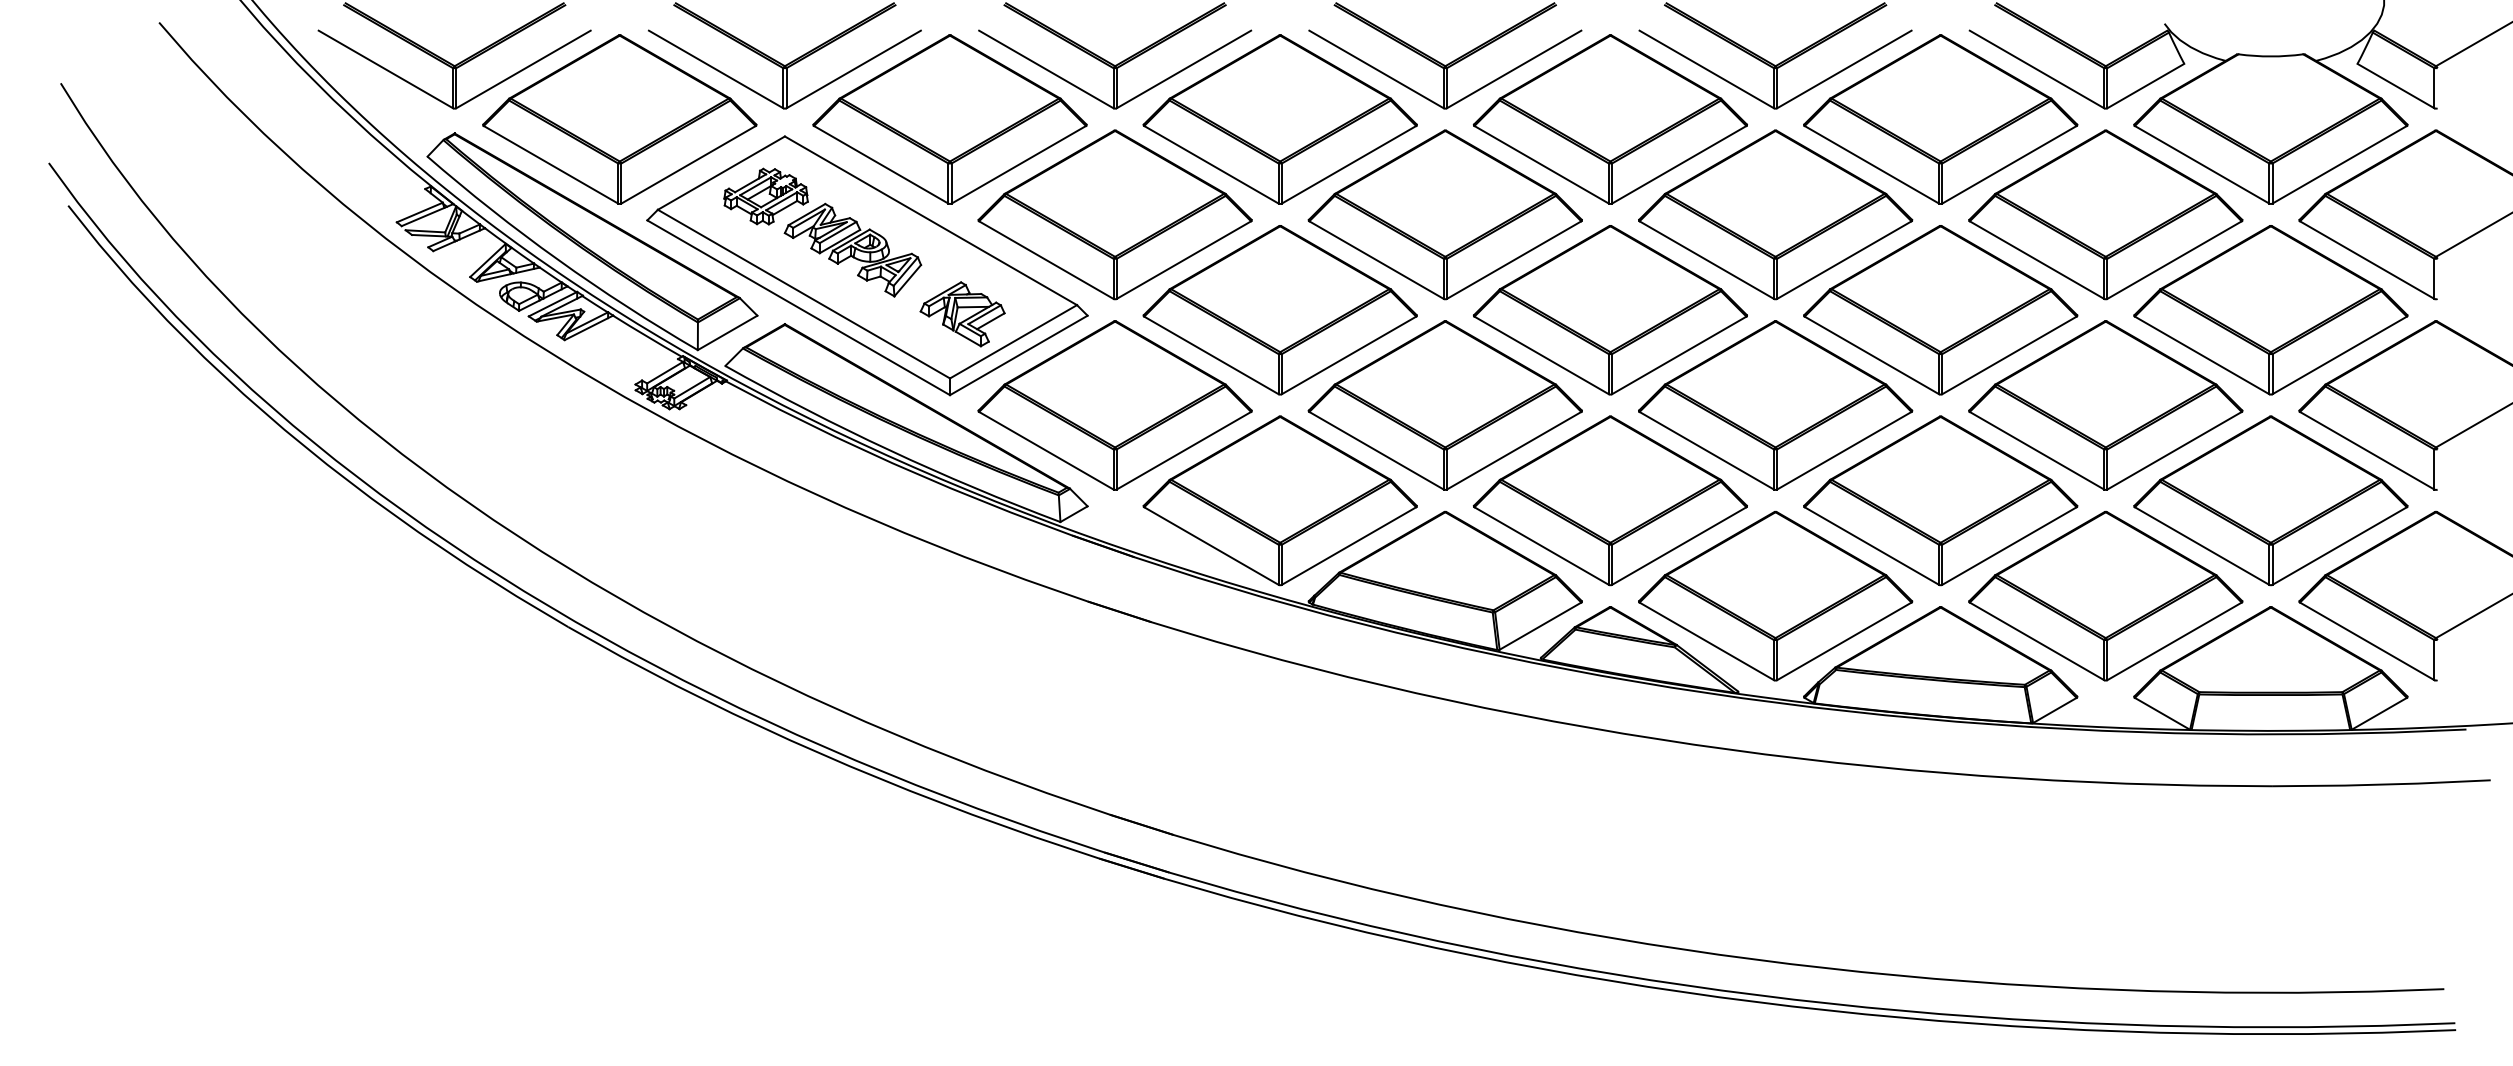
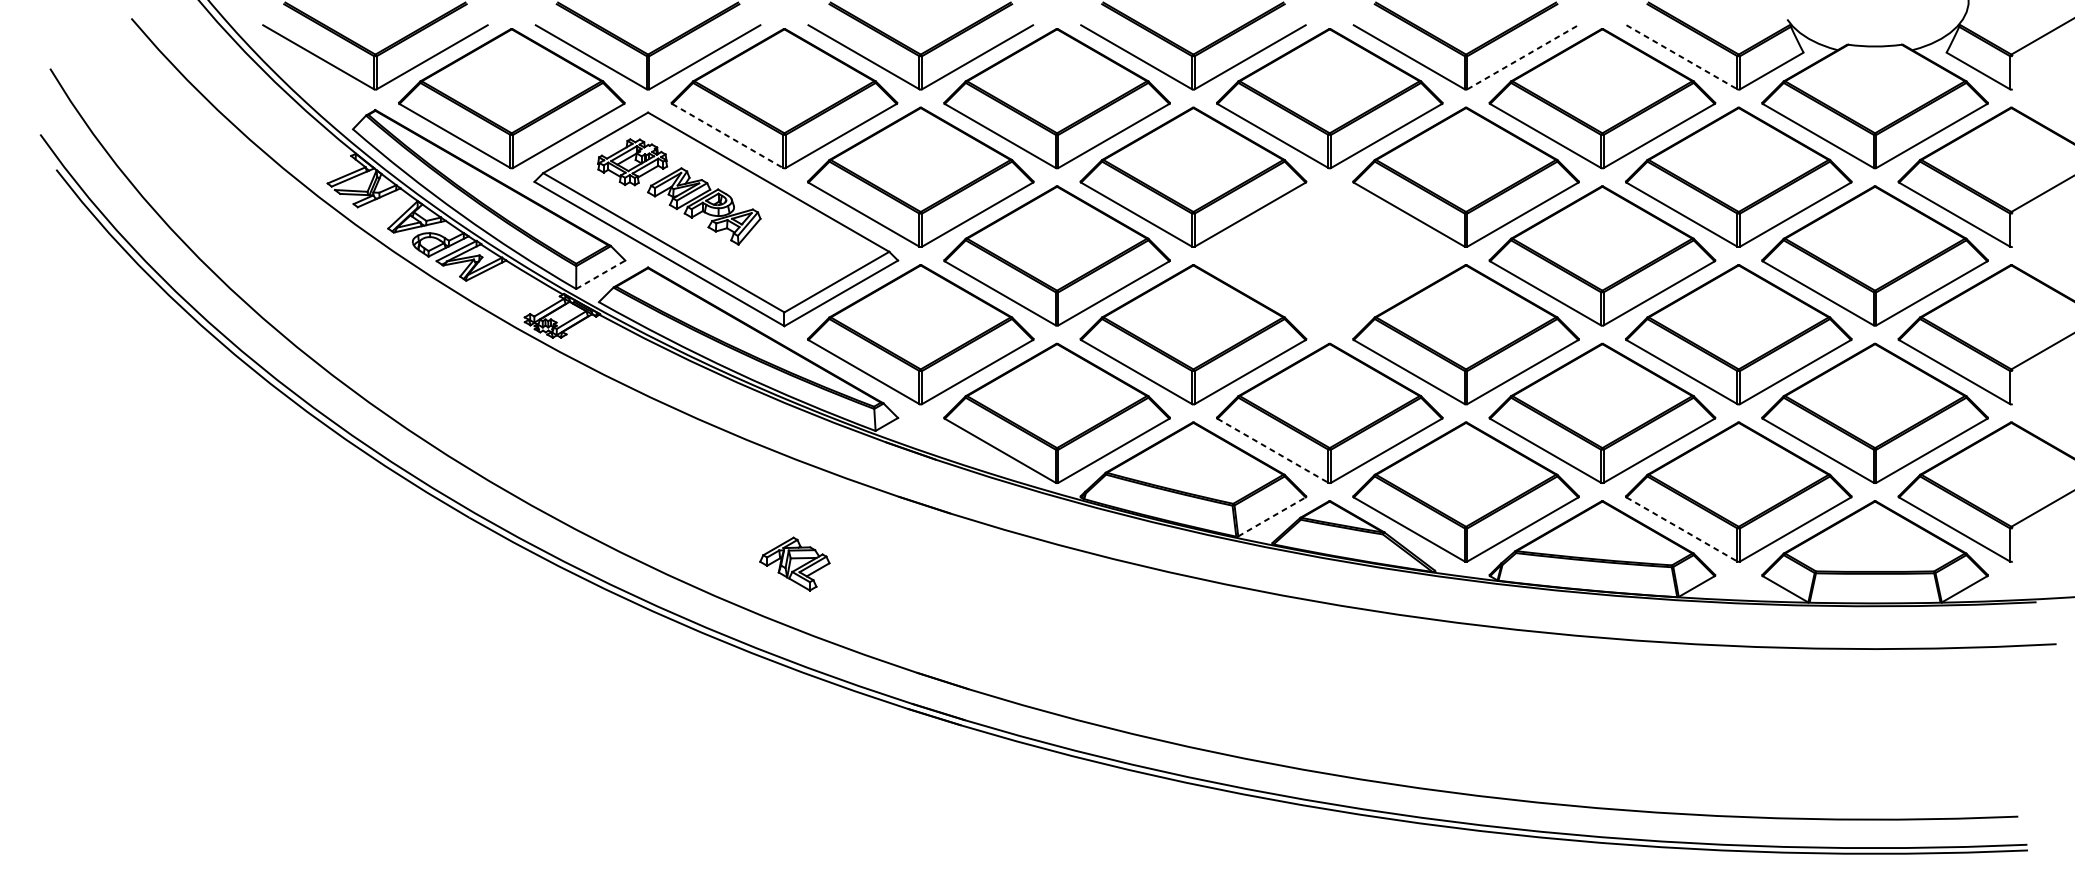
line: (1844, 69) -> (1523, 57), solid -> dashed
line: (2037, 69) -> (1682, 57), solid -> dashed
line: (881, 164) -> (727, 135), solid -> dashed
part: (1609, 310) -> (1328, 256), removed
part: (962, 314) -> (794, 564), moved
line: (728, 332) -> (601, 274), solid -> dashed
line: (1541, 546) -> (1272, 451), solid -> dashed
line: (1540, 625) -> (1271, 516), solid -> dashed
line: (2037, 641) -> (1682, 529), solid -> dashed

